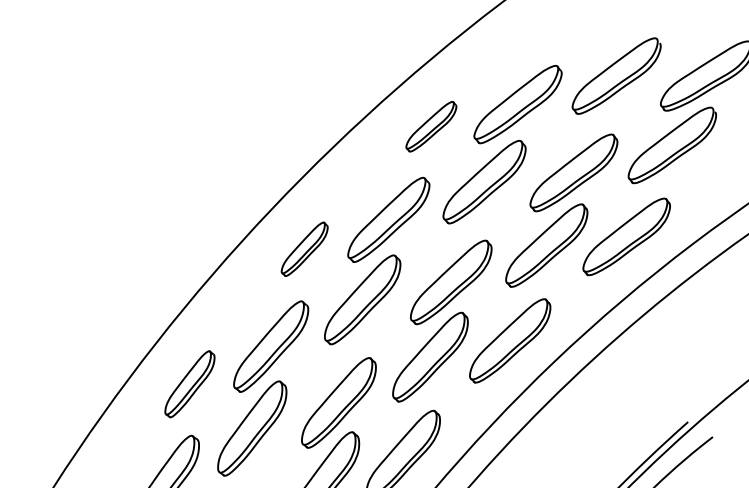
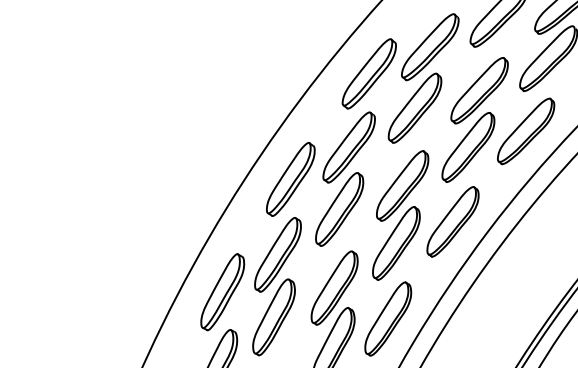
part: (430, 126) -> (368, 73), size x1.67
part: (304, 248) -> (290, 178), size x1.67
part: (189, 384) -> (222, 292), size x1.43

